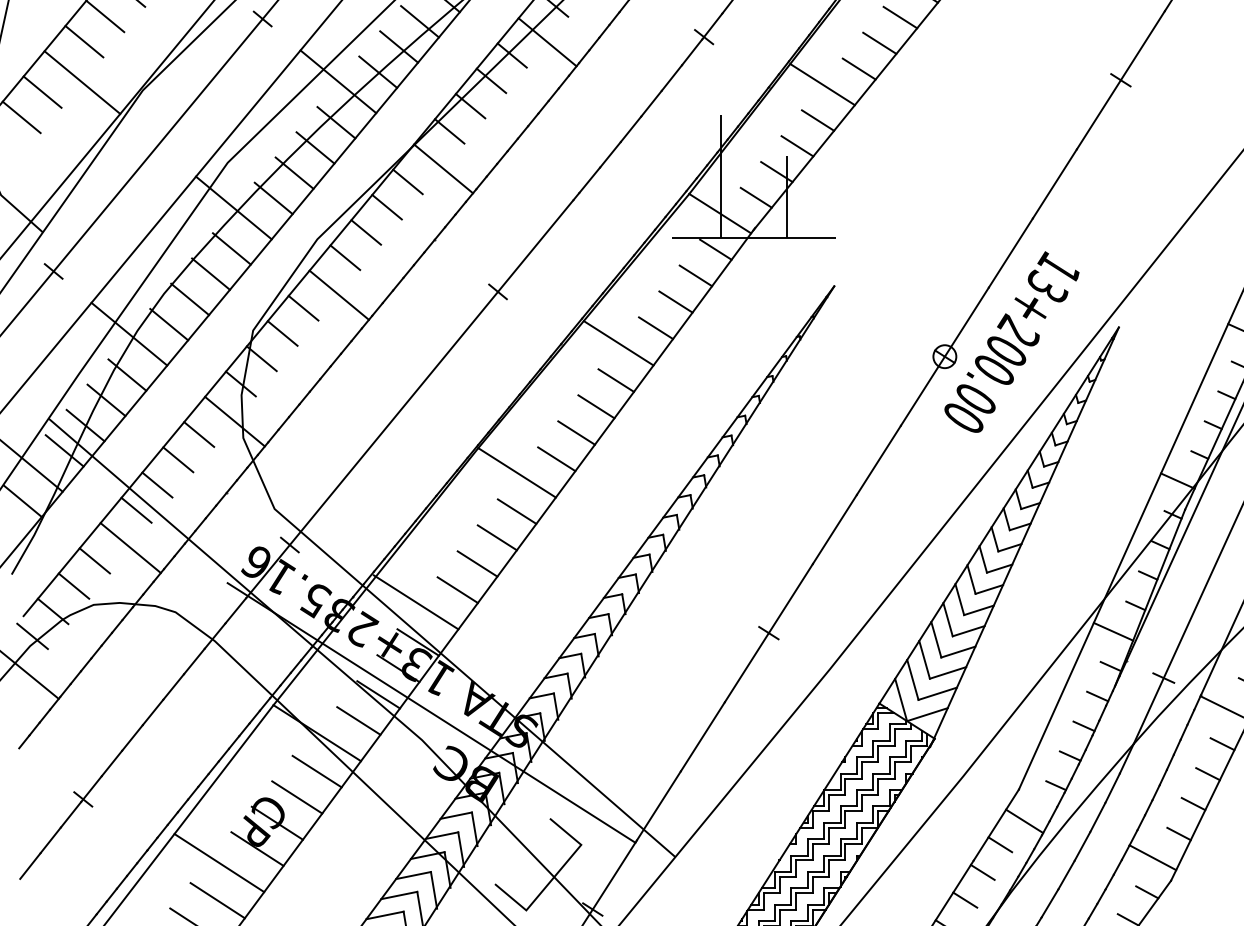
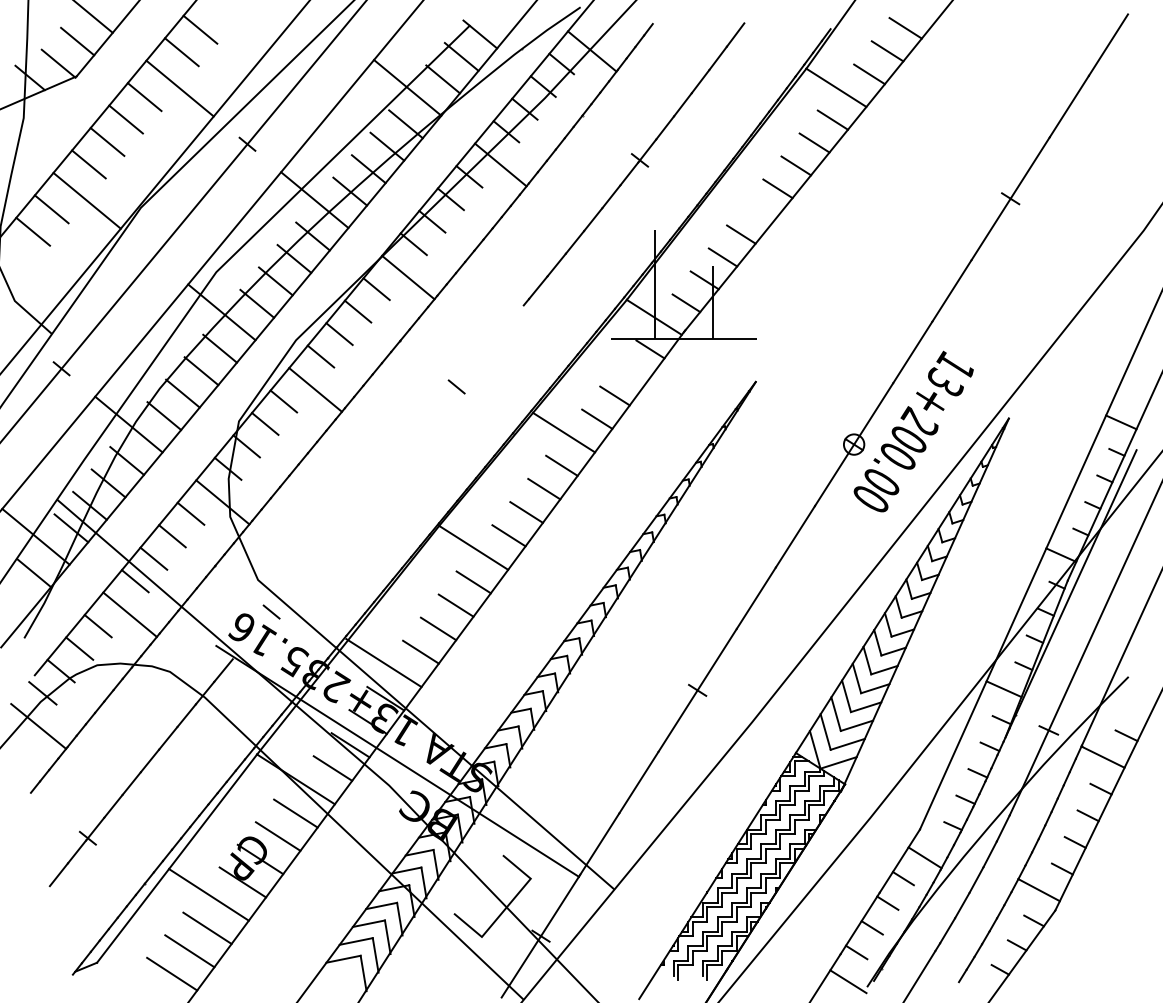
line: (822, 84) -> (745, 202), removed
line: (695, 275) -> (632, 372), removed
line: (408, 399) -> (377, 482), removed
line: (29, 865) -> (40, 897), removed

